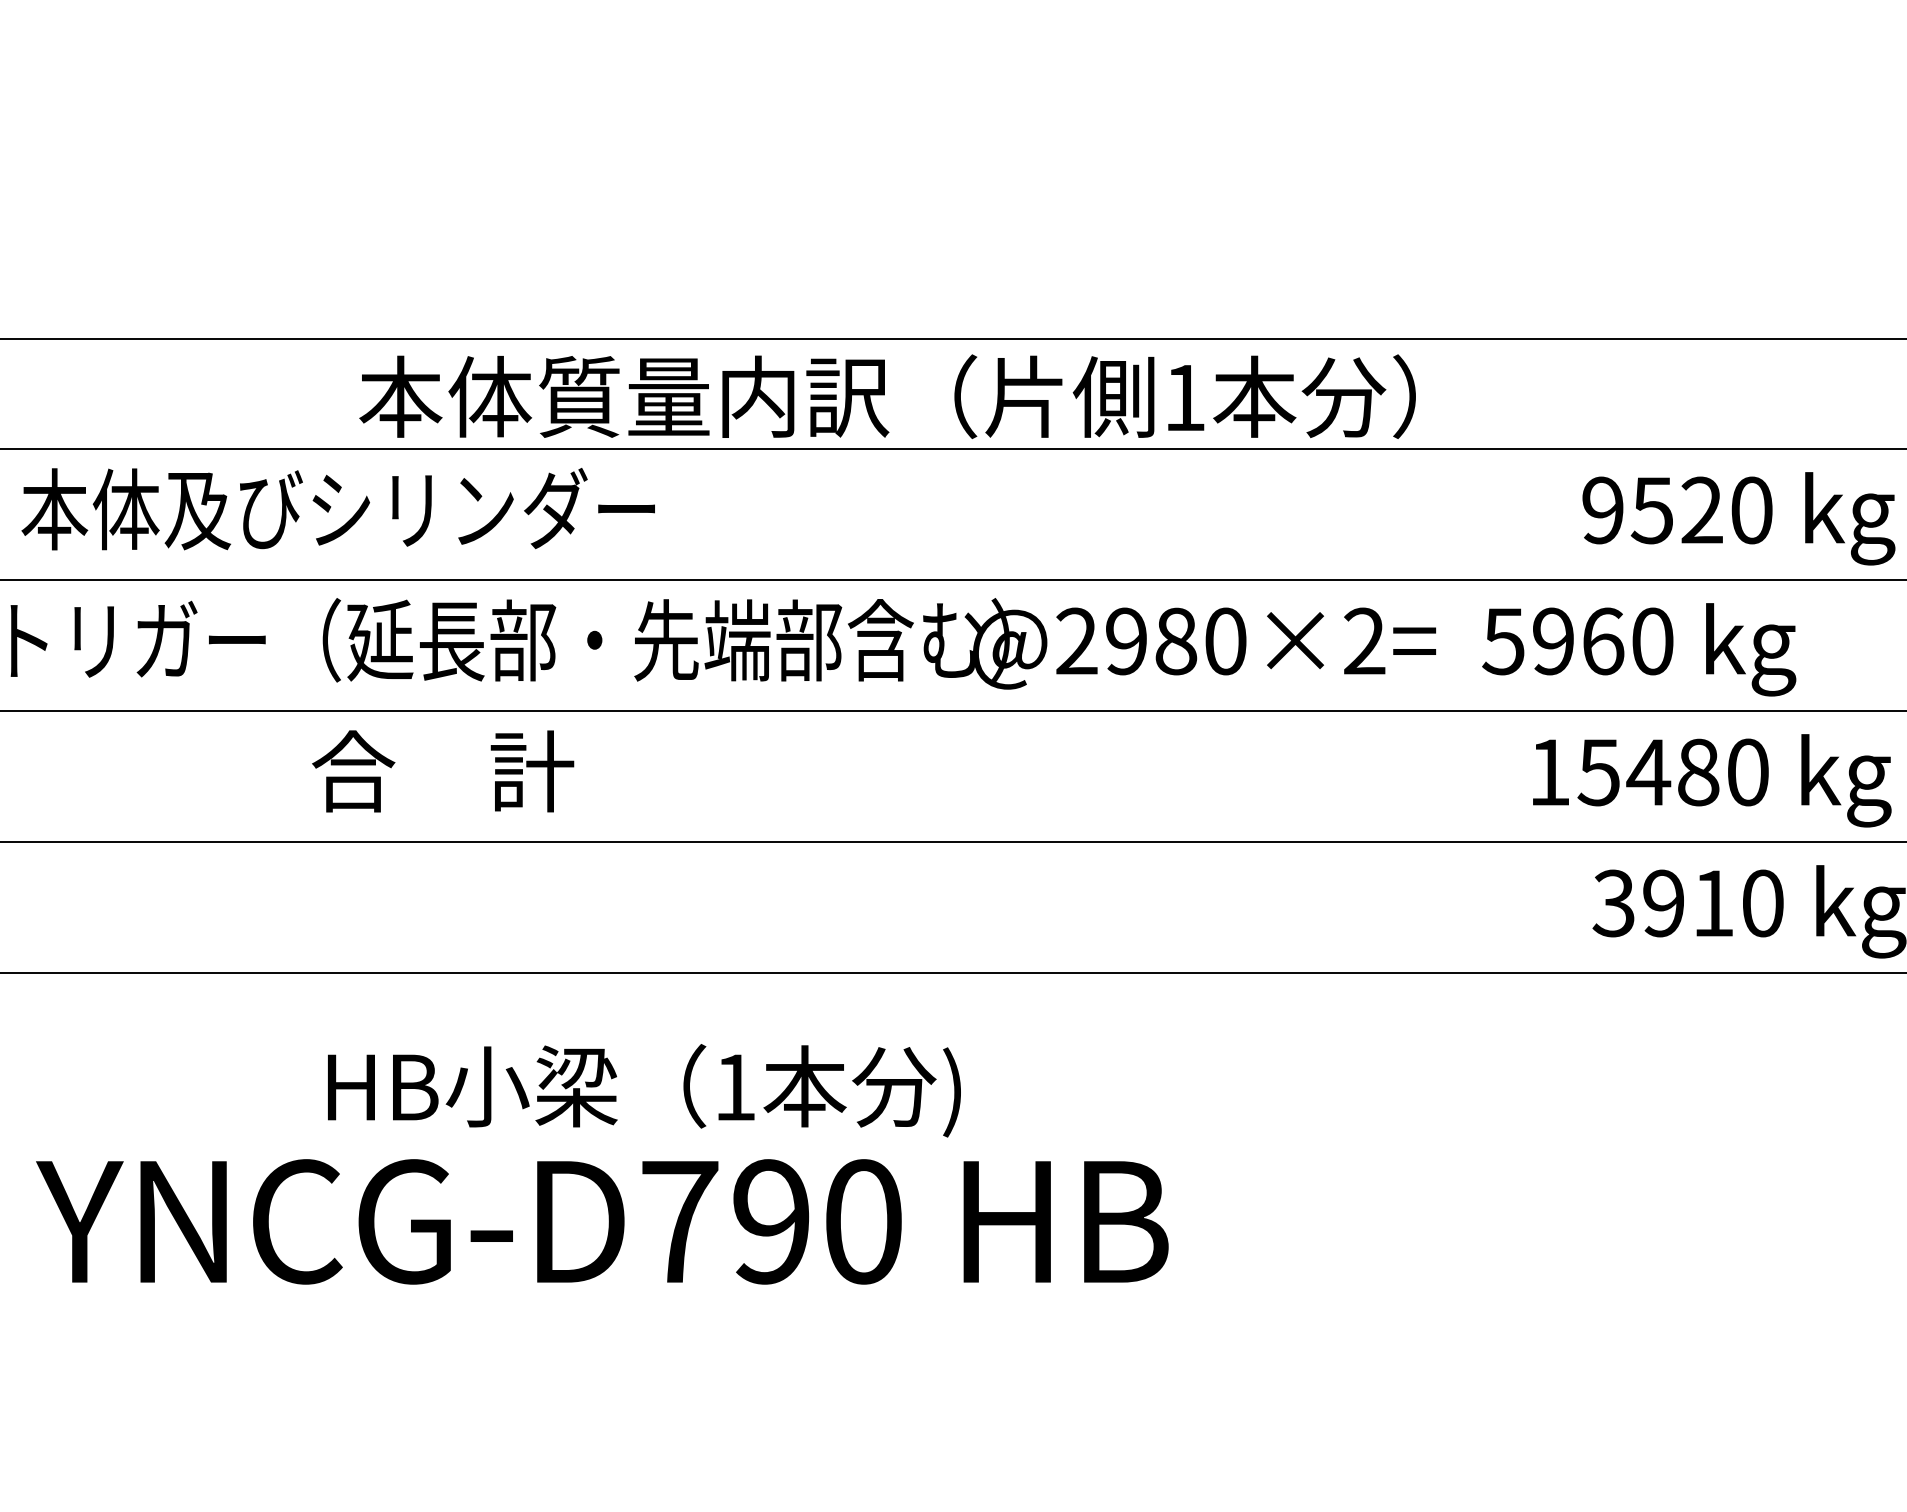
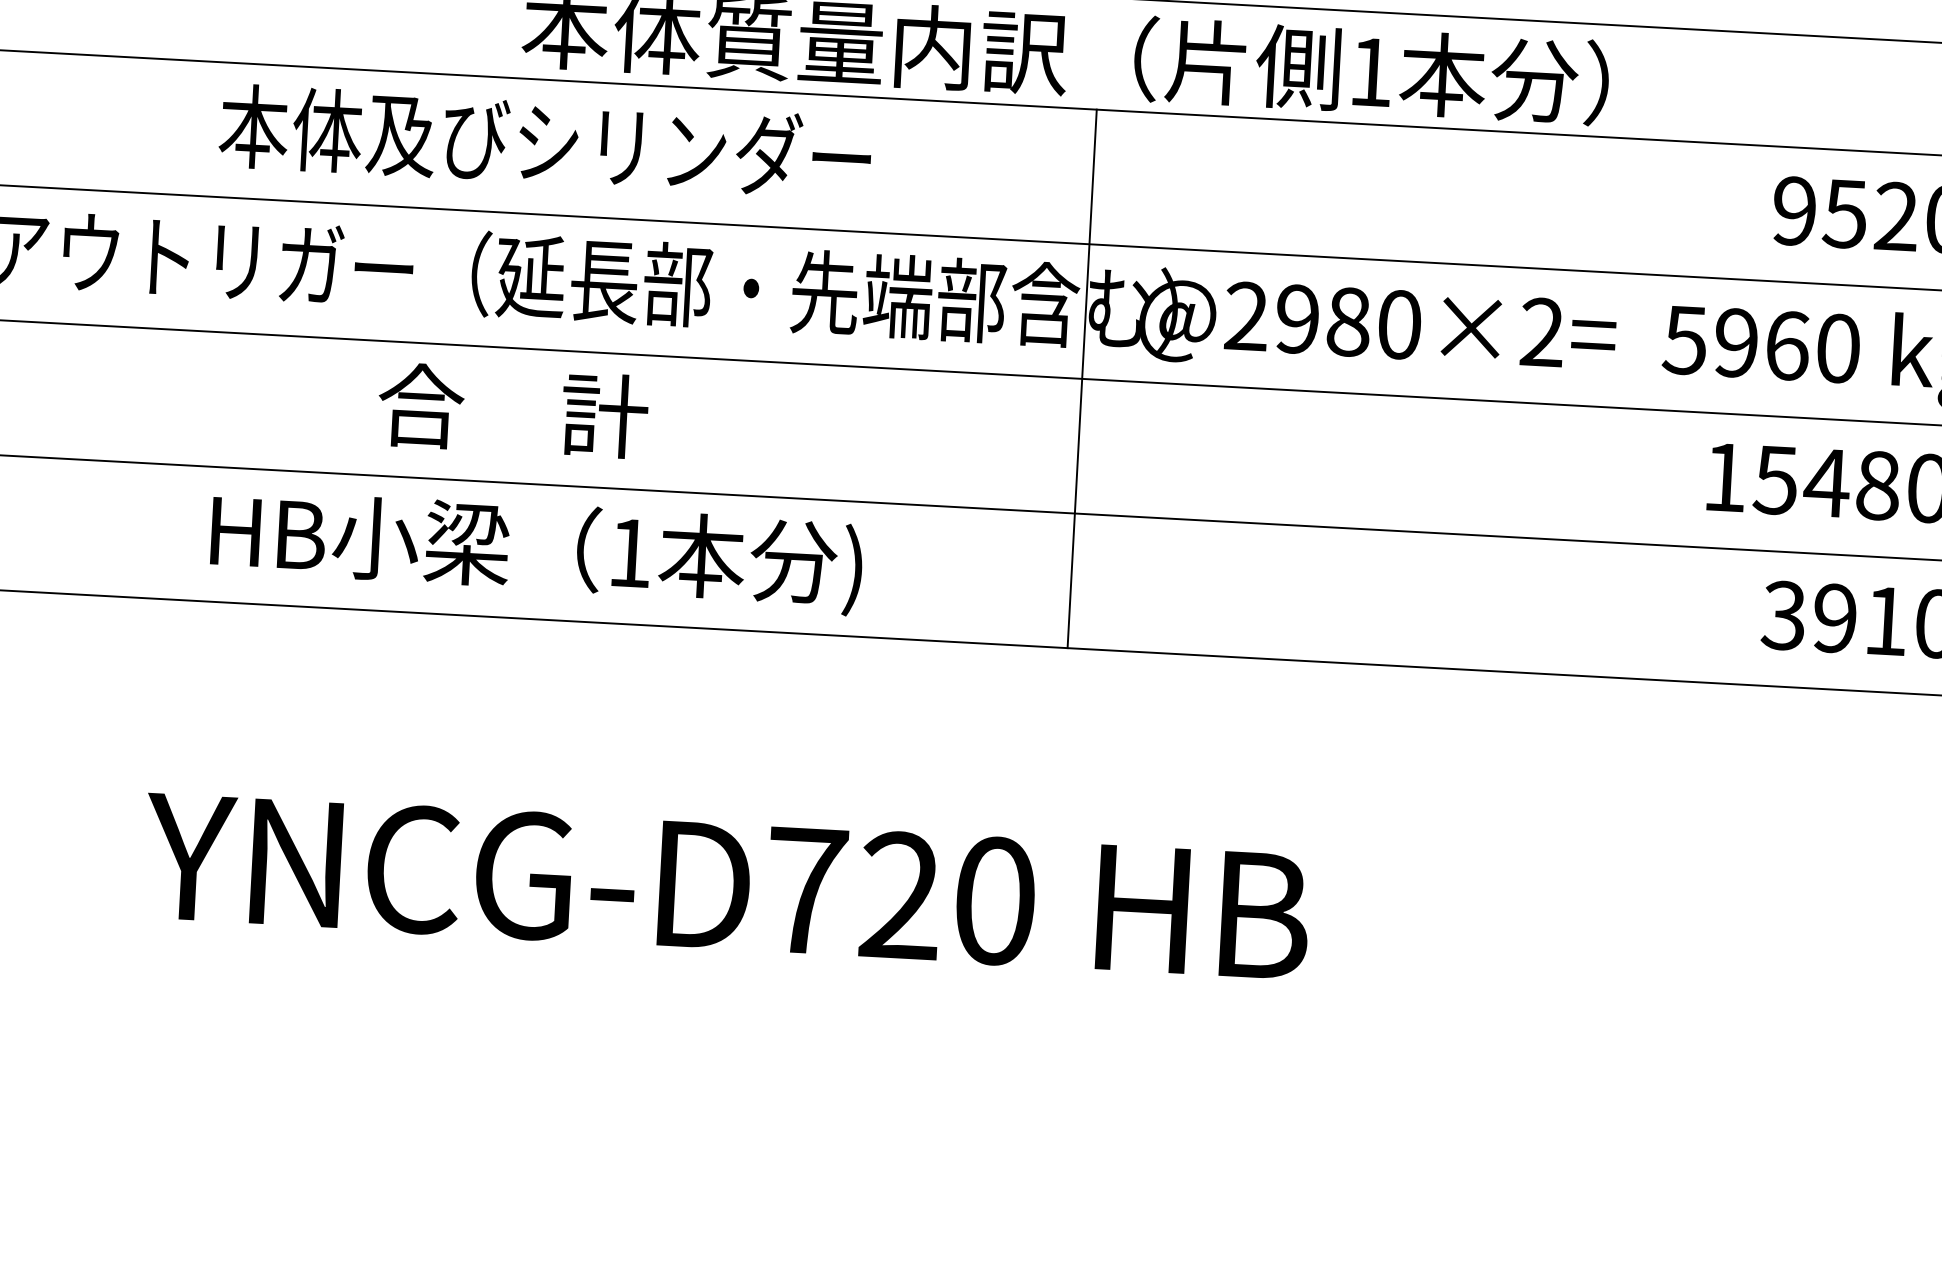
text: (337, 509) -> (544, 142), moved
line: (920, 710) -> (1082, 378), added
text: (443, 771) -> (513, 410), moved
text: (644, 1090) -> (536, 551), moved
text: (771, 1221) -> (900, 895), YNCG-D790 -> YNCG-D720

